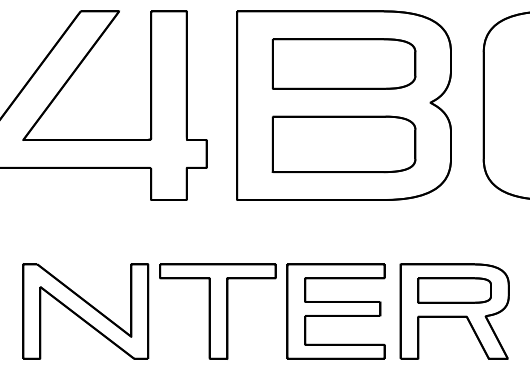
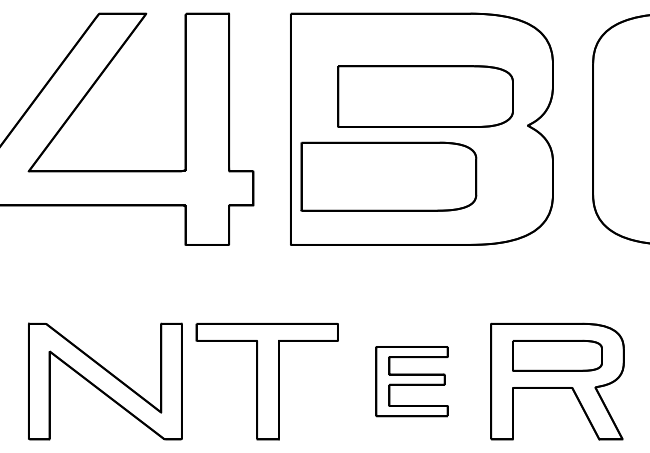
part: (344, 63) -> (426, 95), moved
part: (343, 144) -> (388, 176), moved
part: (335, 311) -> (411, 381), size x0.6

